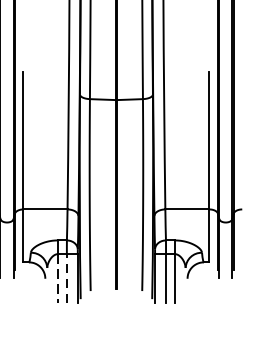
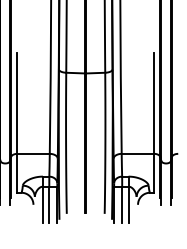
line: (67, 278) -> (49, 204), dashed -> solid
line: (57, 279) -> (42, 205), dashed -> solid

